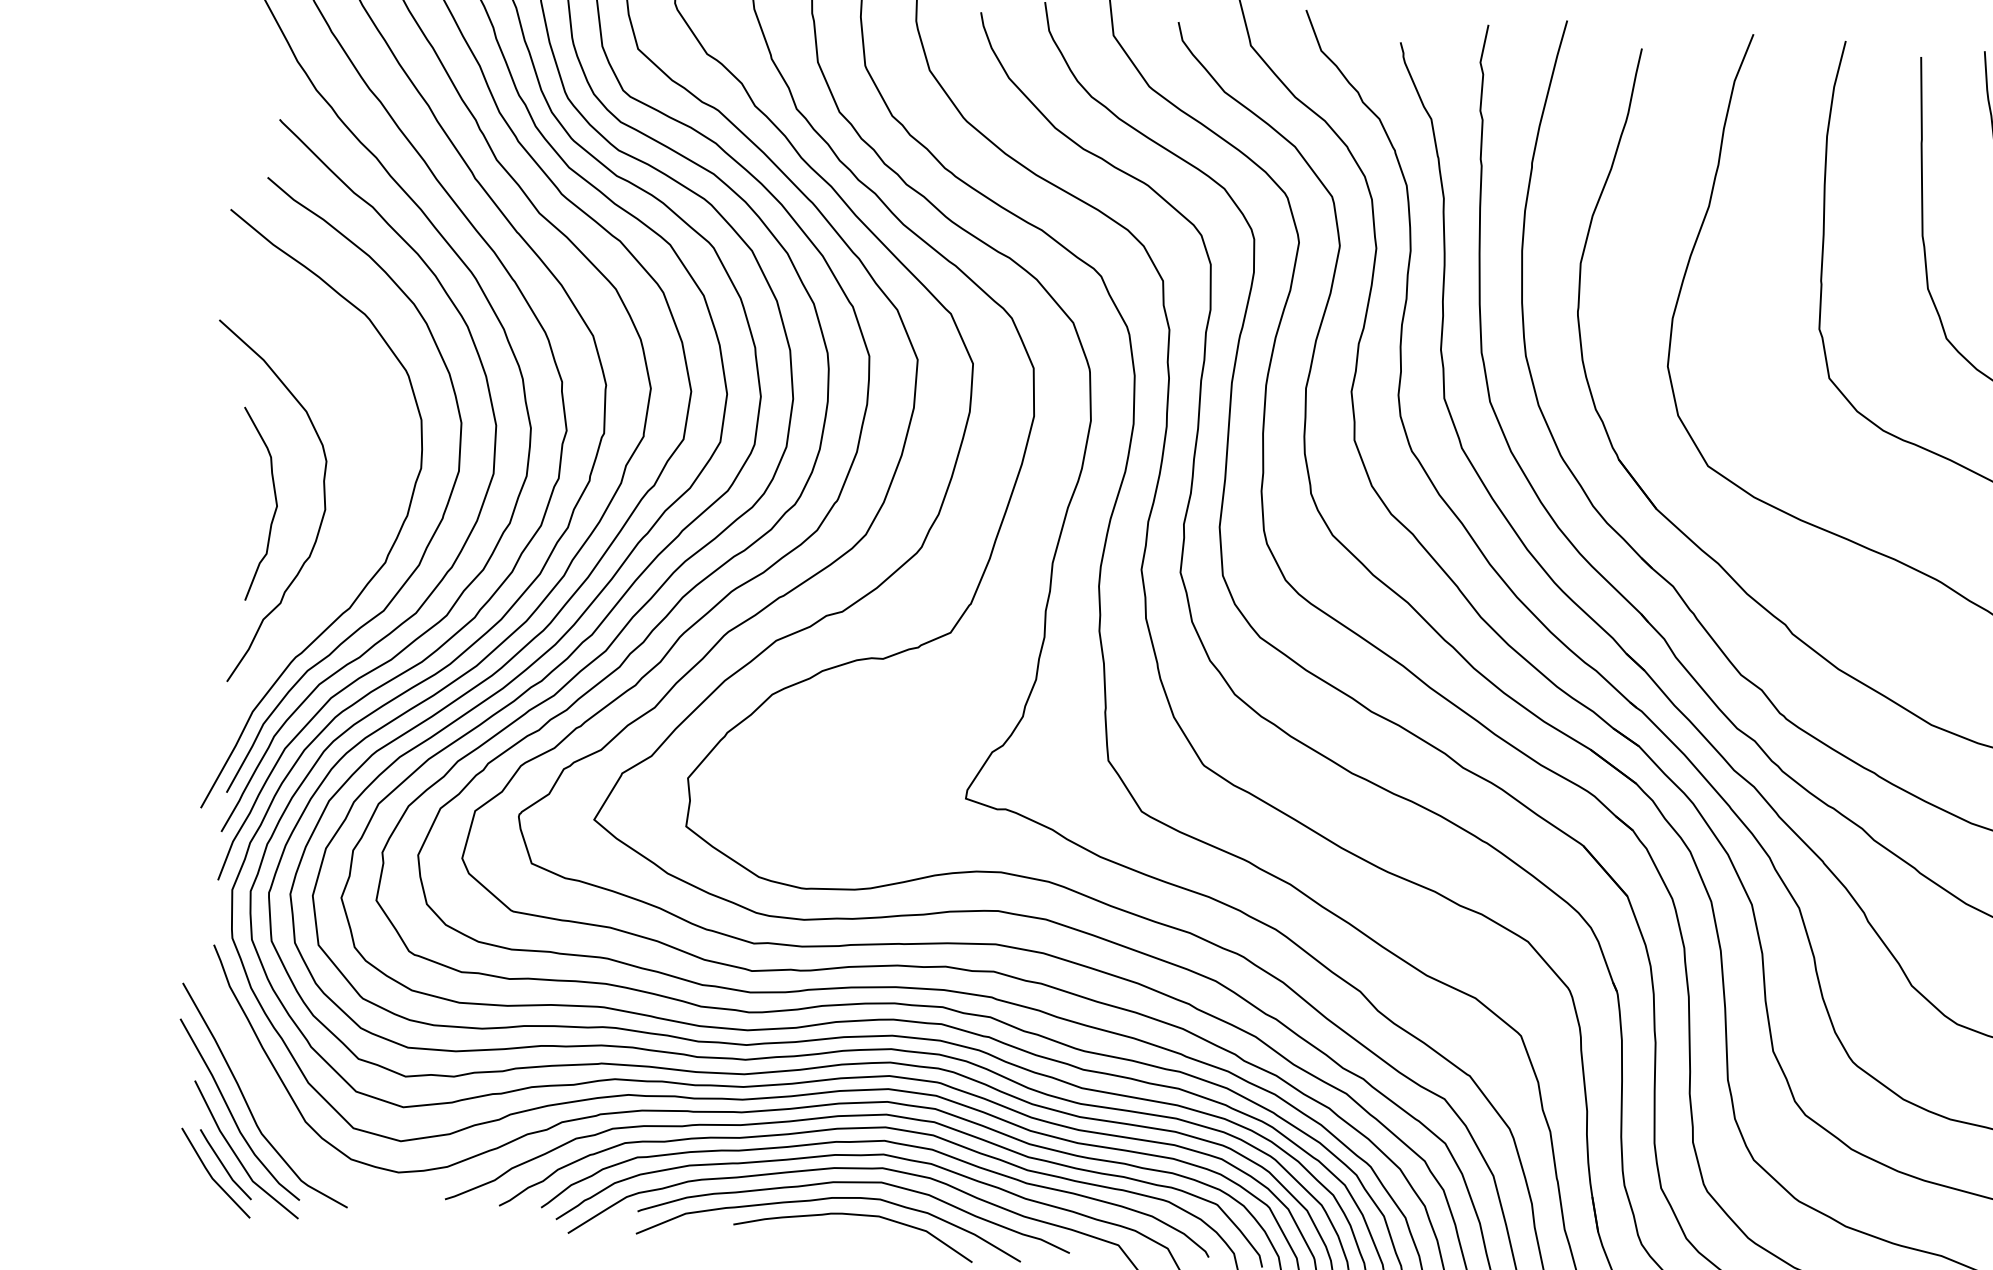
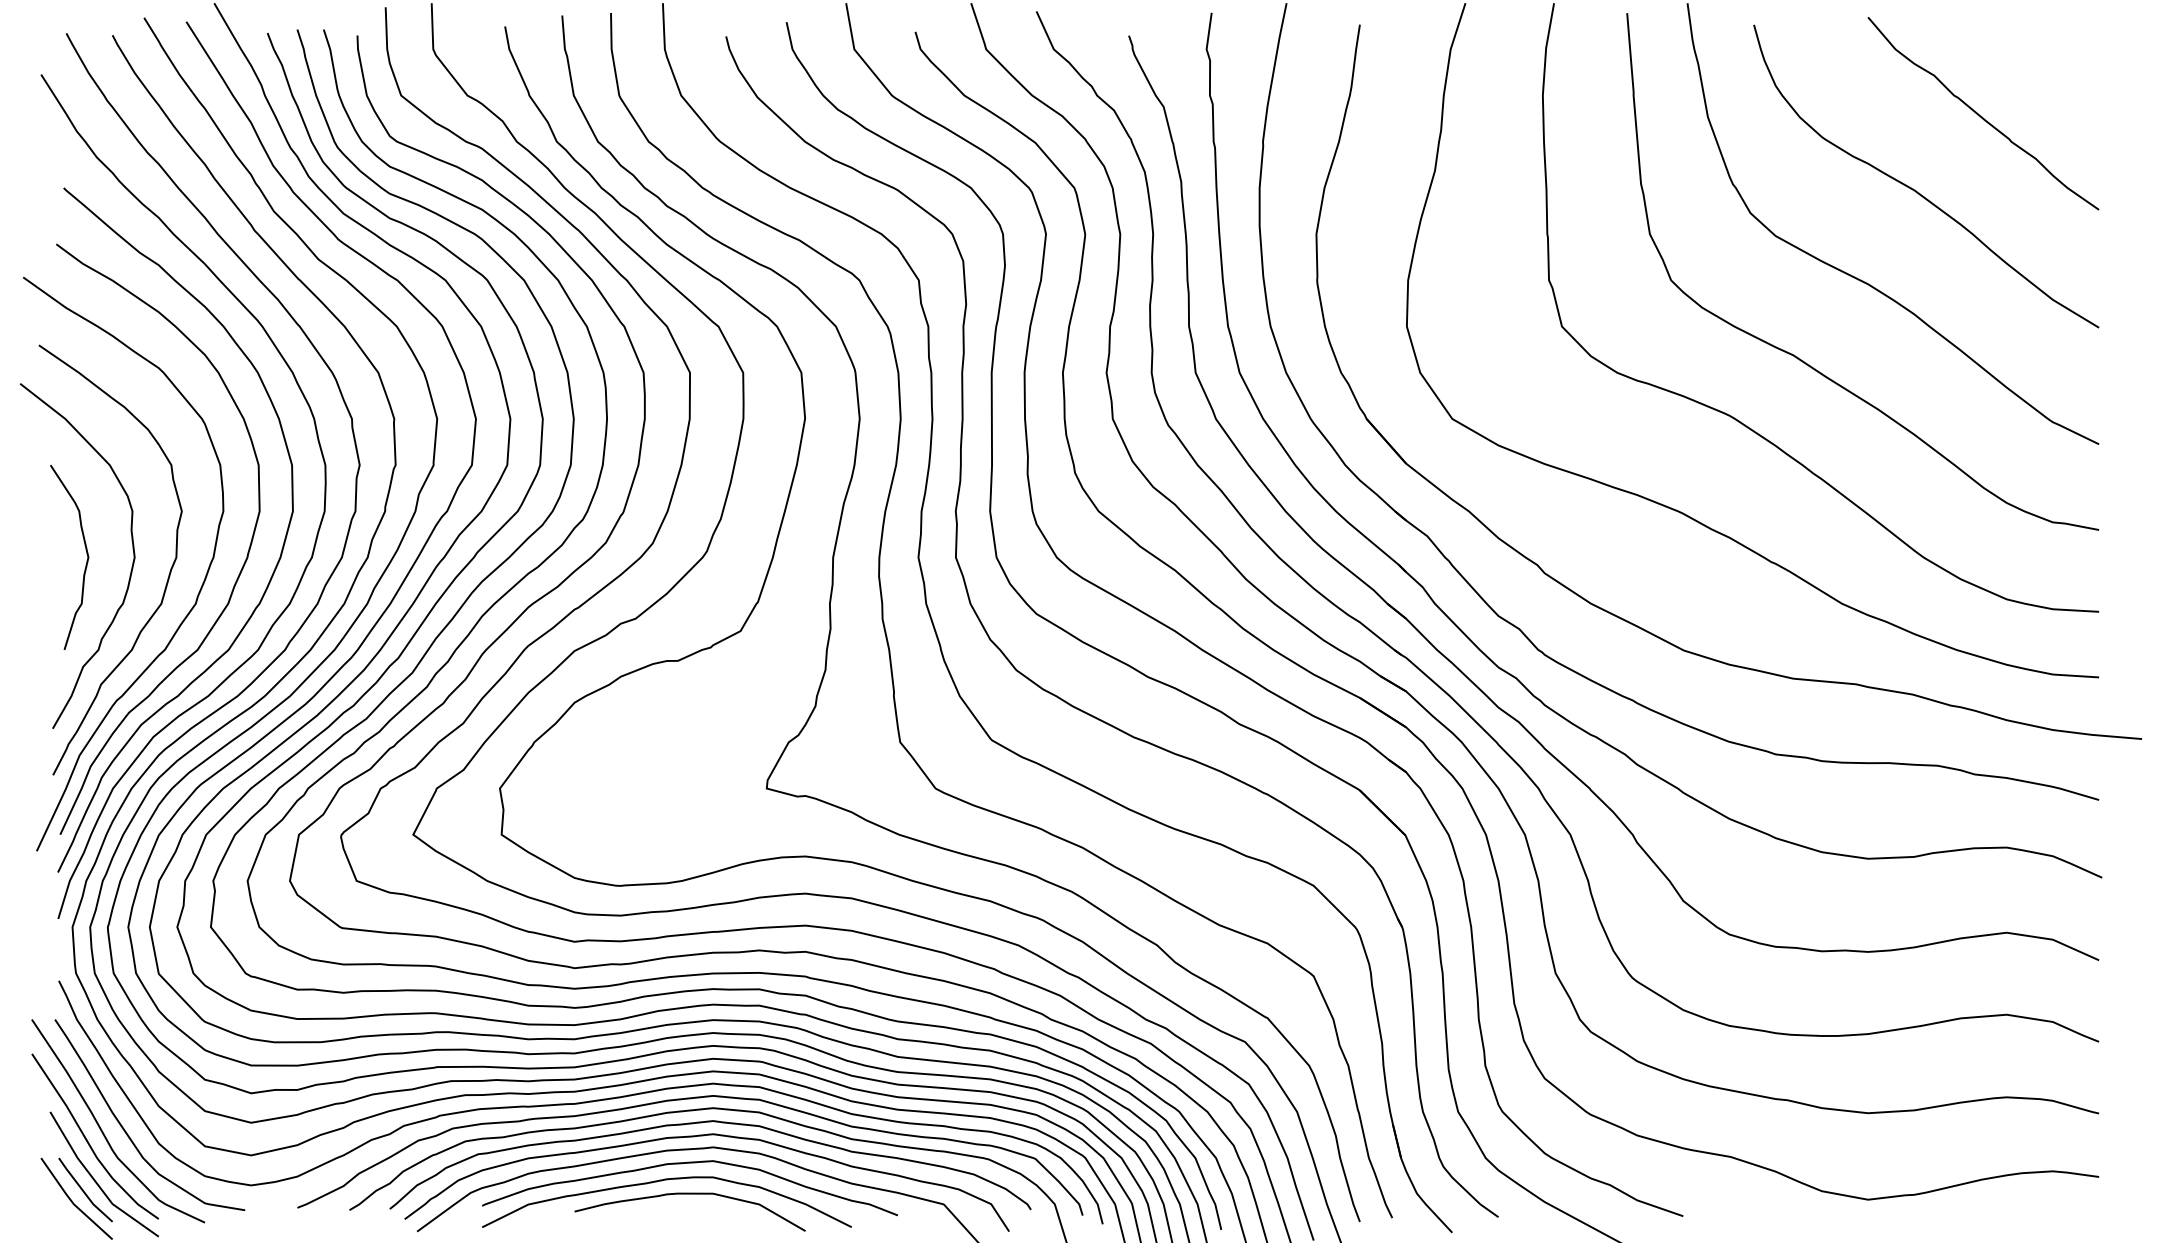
curve: (359, 529) -> (168, 574), added
curve: (272, 1106) -> (126, 1131), added

